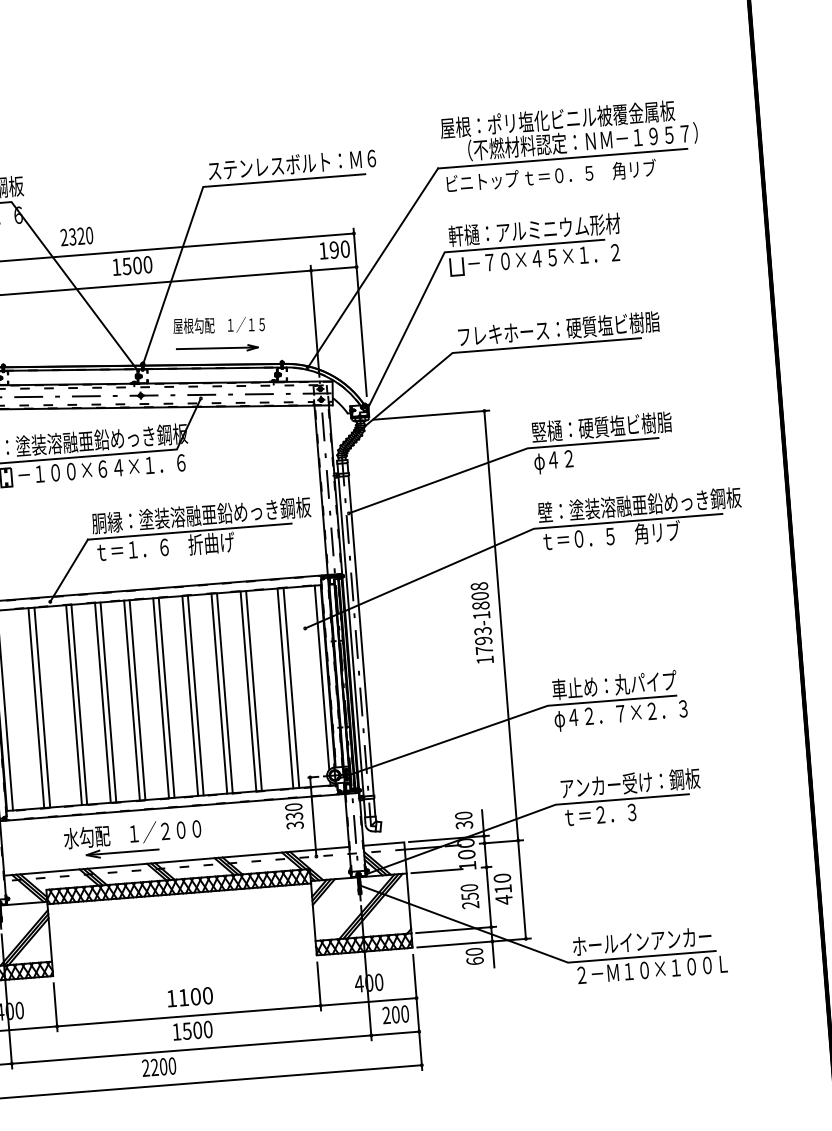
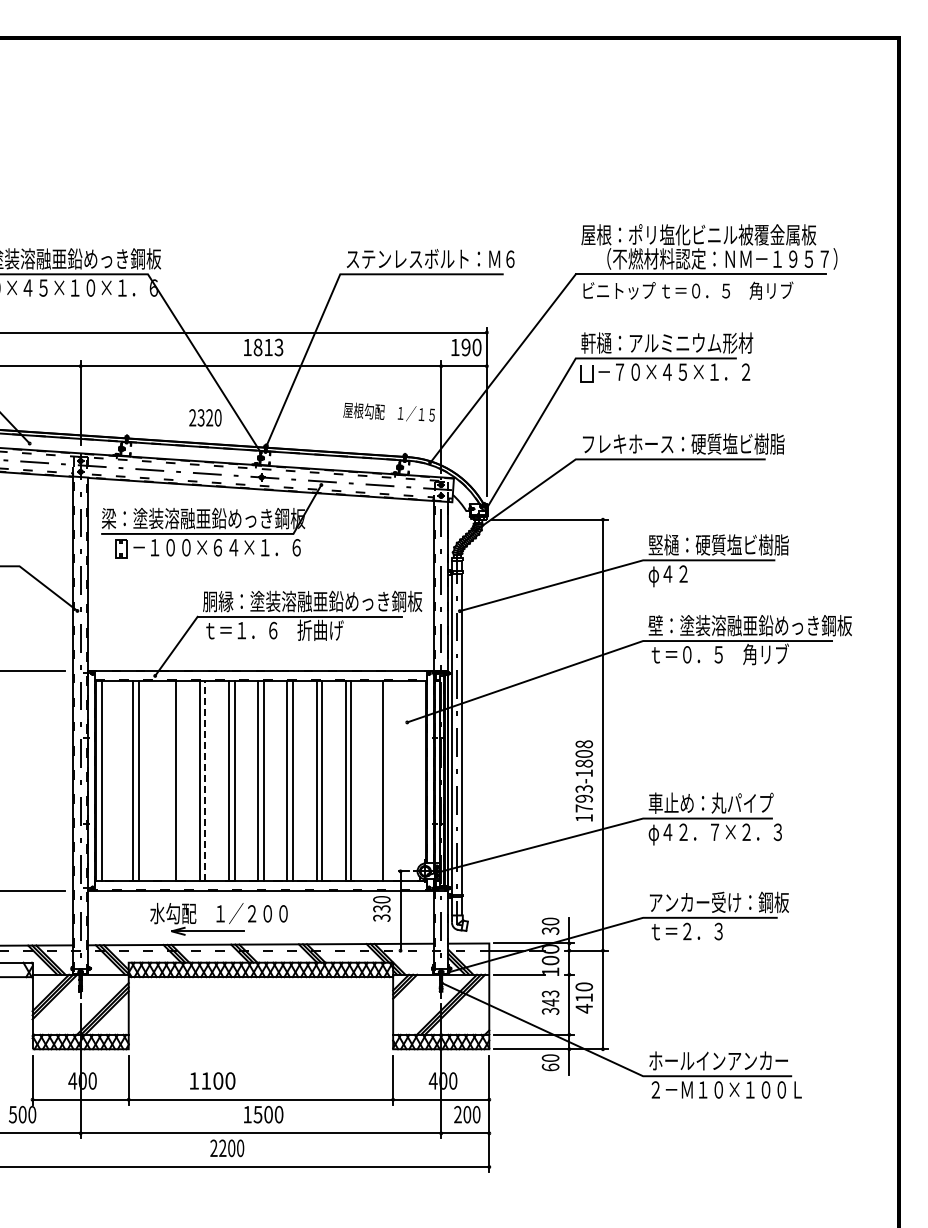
text: (76, 236) -> (205, 417), moved
text: (137, 265) -> (268, 347), 1500 -> 1813
text: (218, 324) -> (388, 411), moved
part: (217, 349) -> (341, 437), removed
text: (482, 622) -> (584, 780), moved
line: (322, 677) -> (420, 772), removed
line: (291, 687) -> (388, 780), removed
line: (108, 702) -> (205, 780), solid -> dashed
line: (73, 704) -> (170, 780), removed
text: (469, 896) -> (550, 1002), 250 -> 343
text: (189, 996) -> (212, 1080), moved

